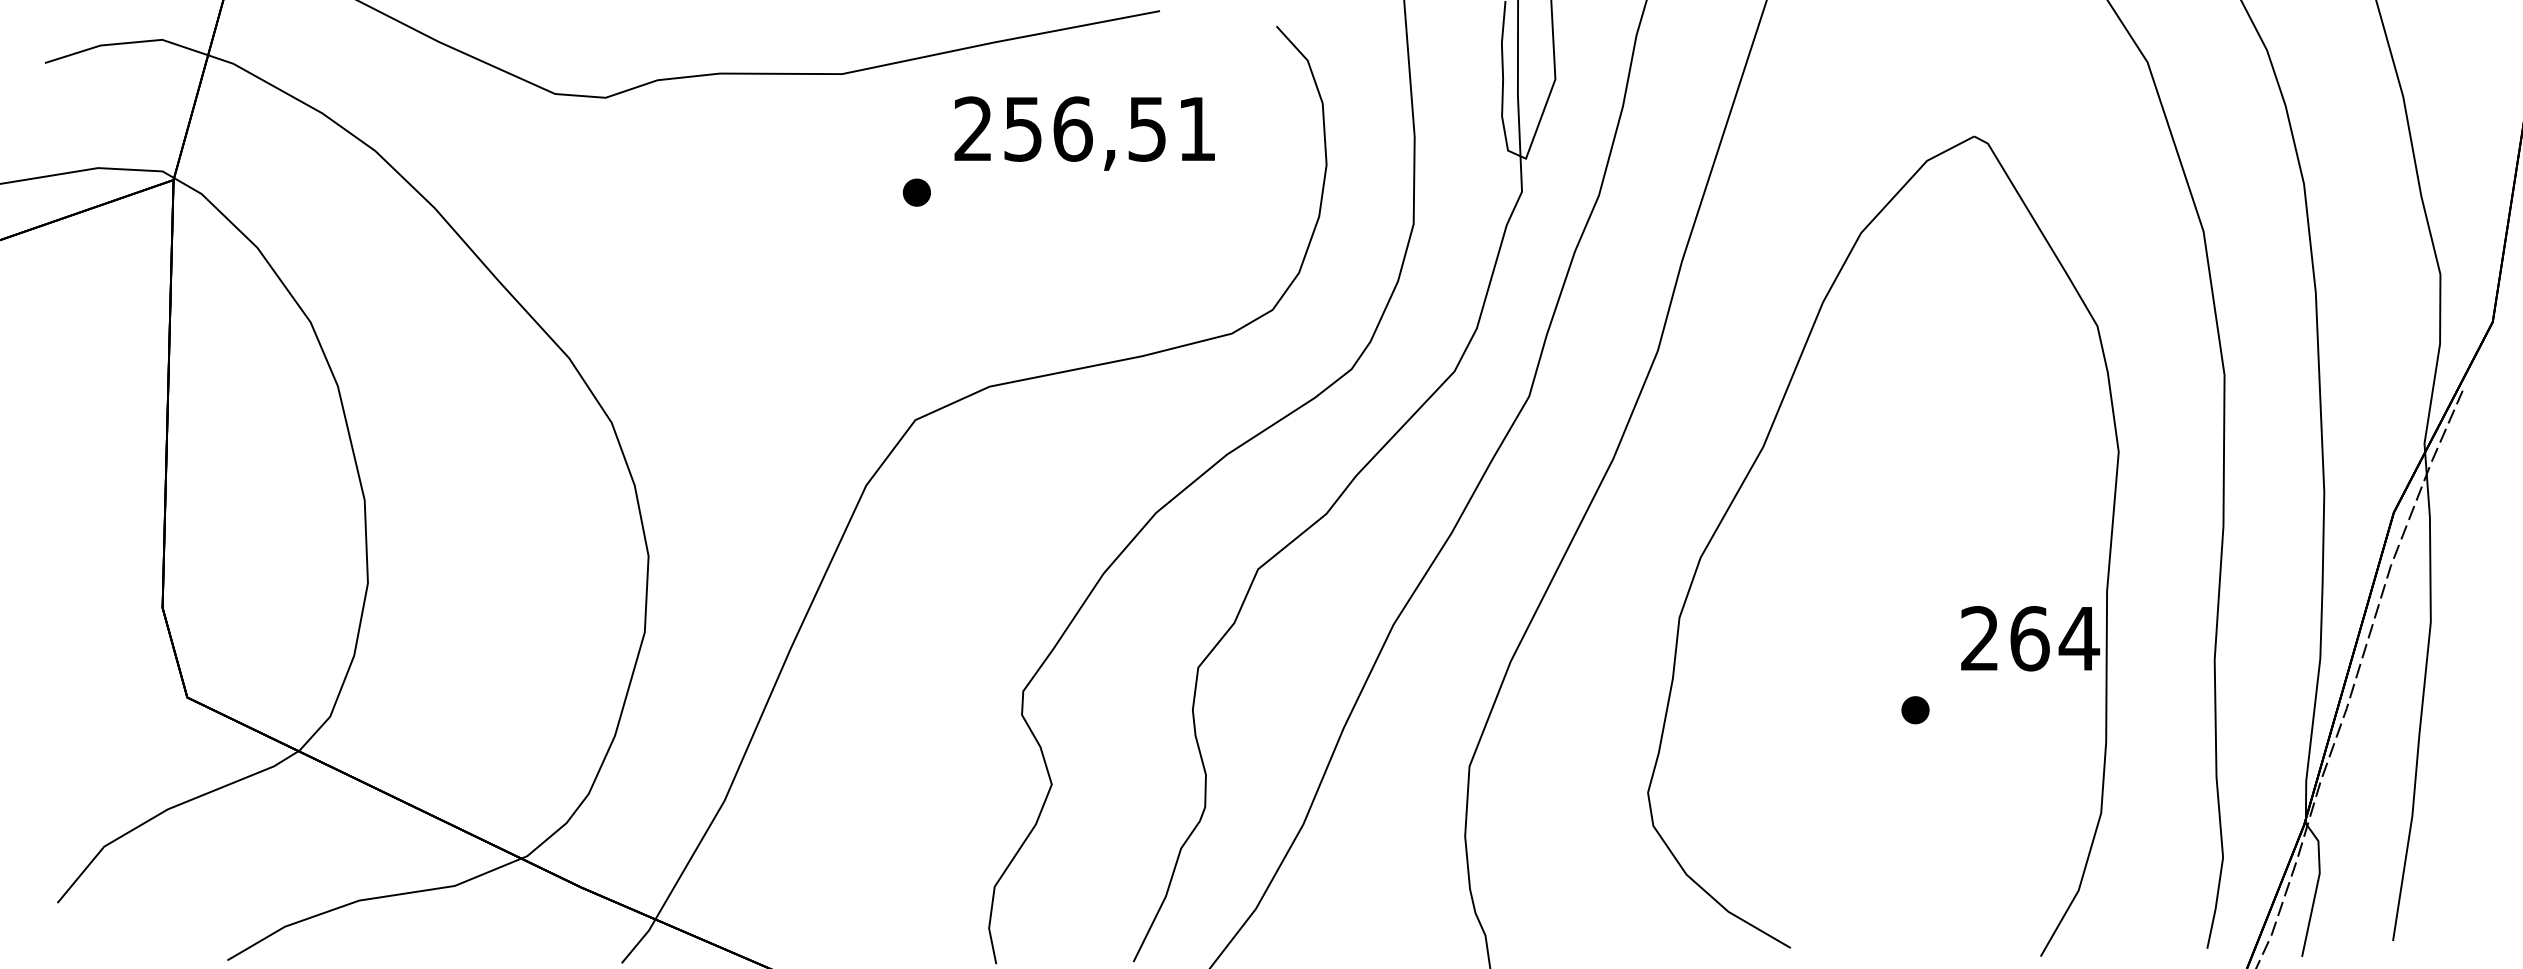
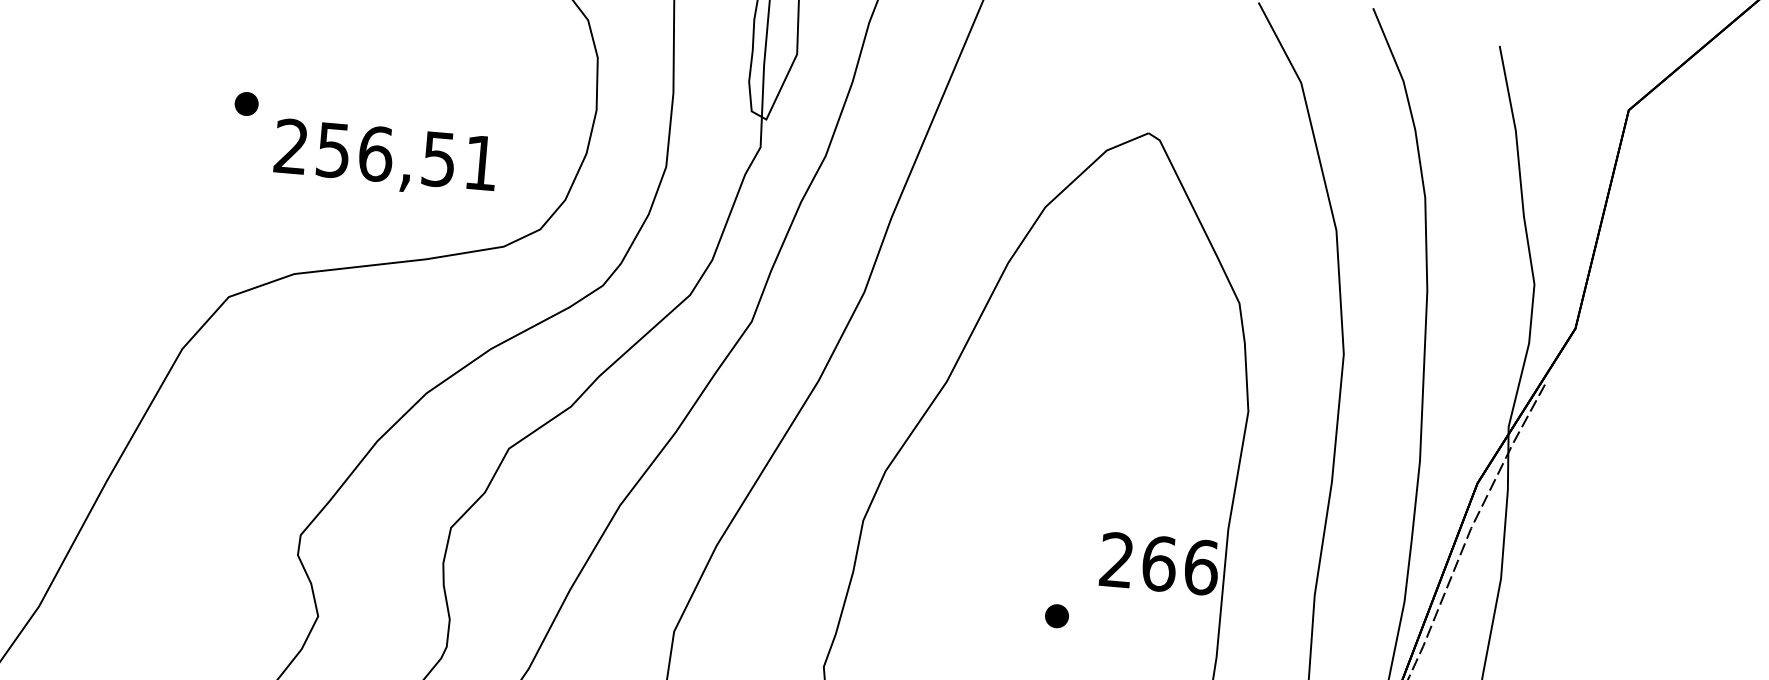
text: (1084, 133) -> (385, 158), moved
text: (2079, 638) -> (1201, 567), 264 -> 266

